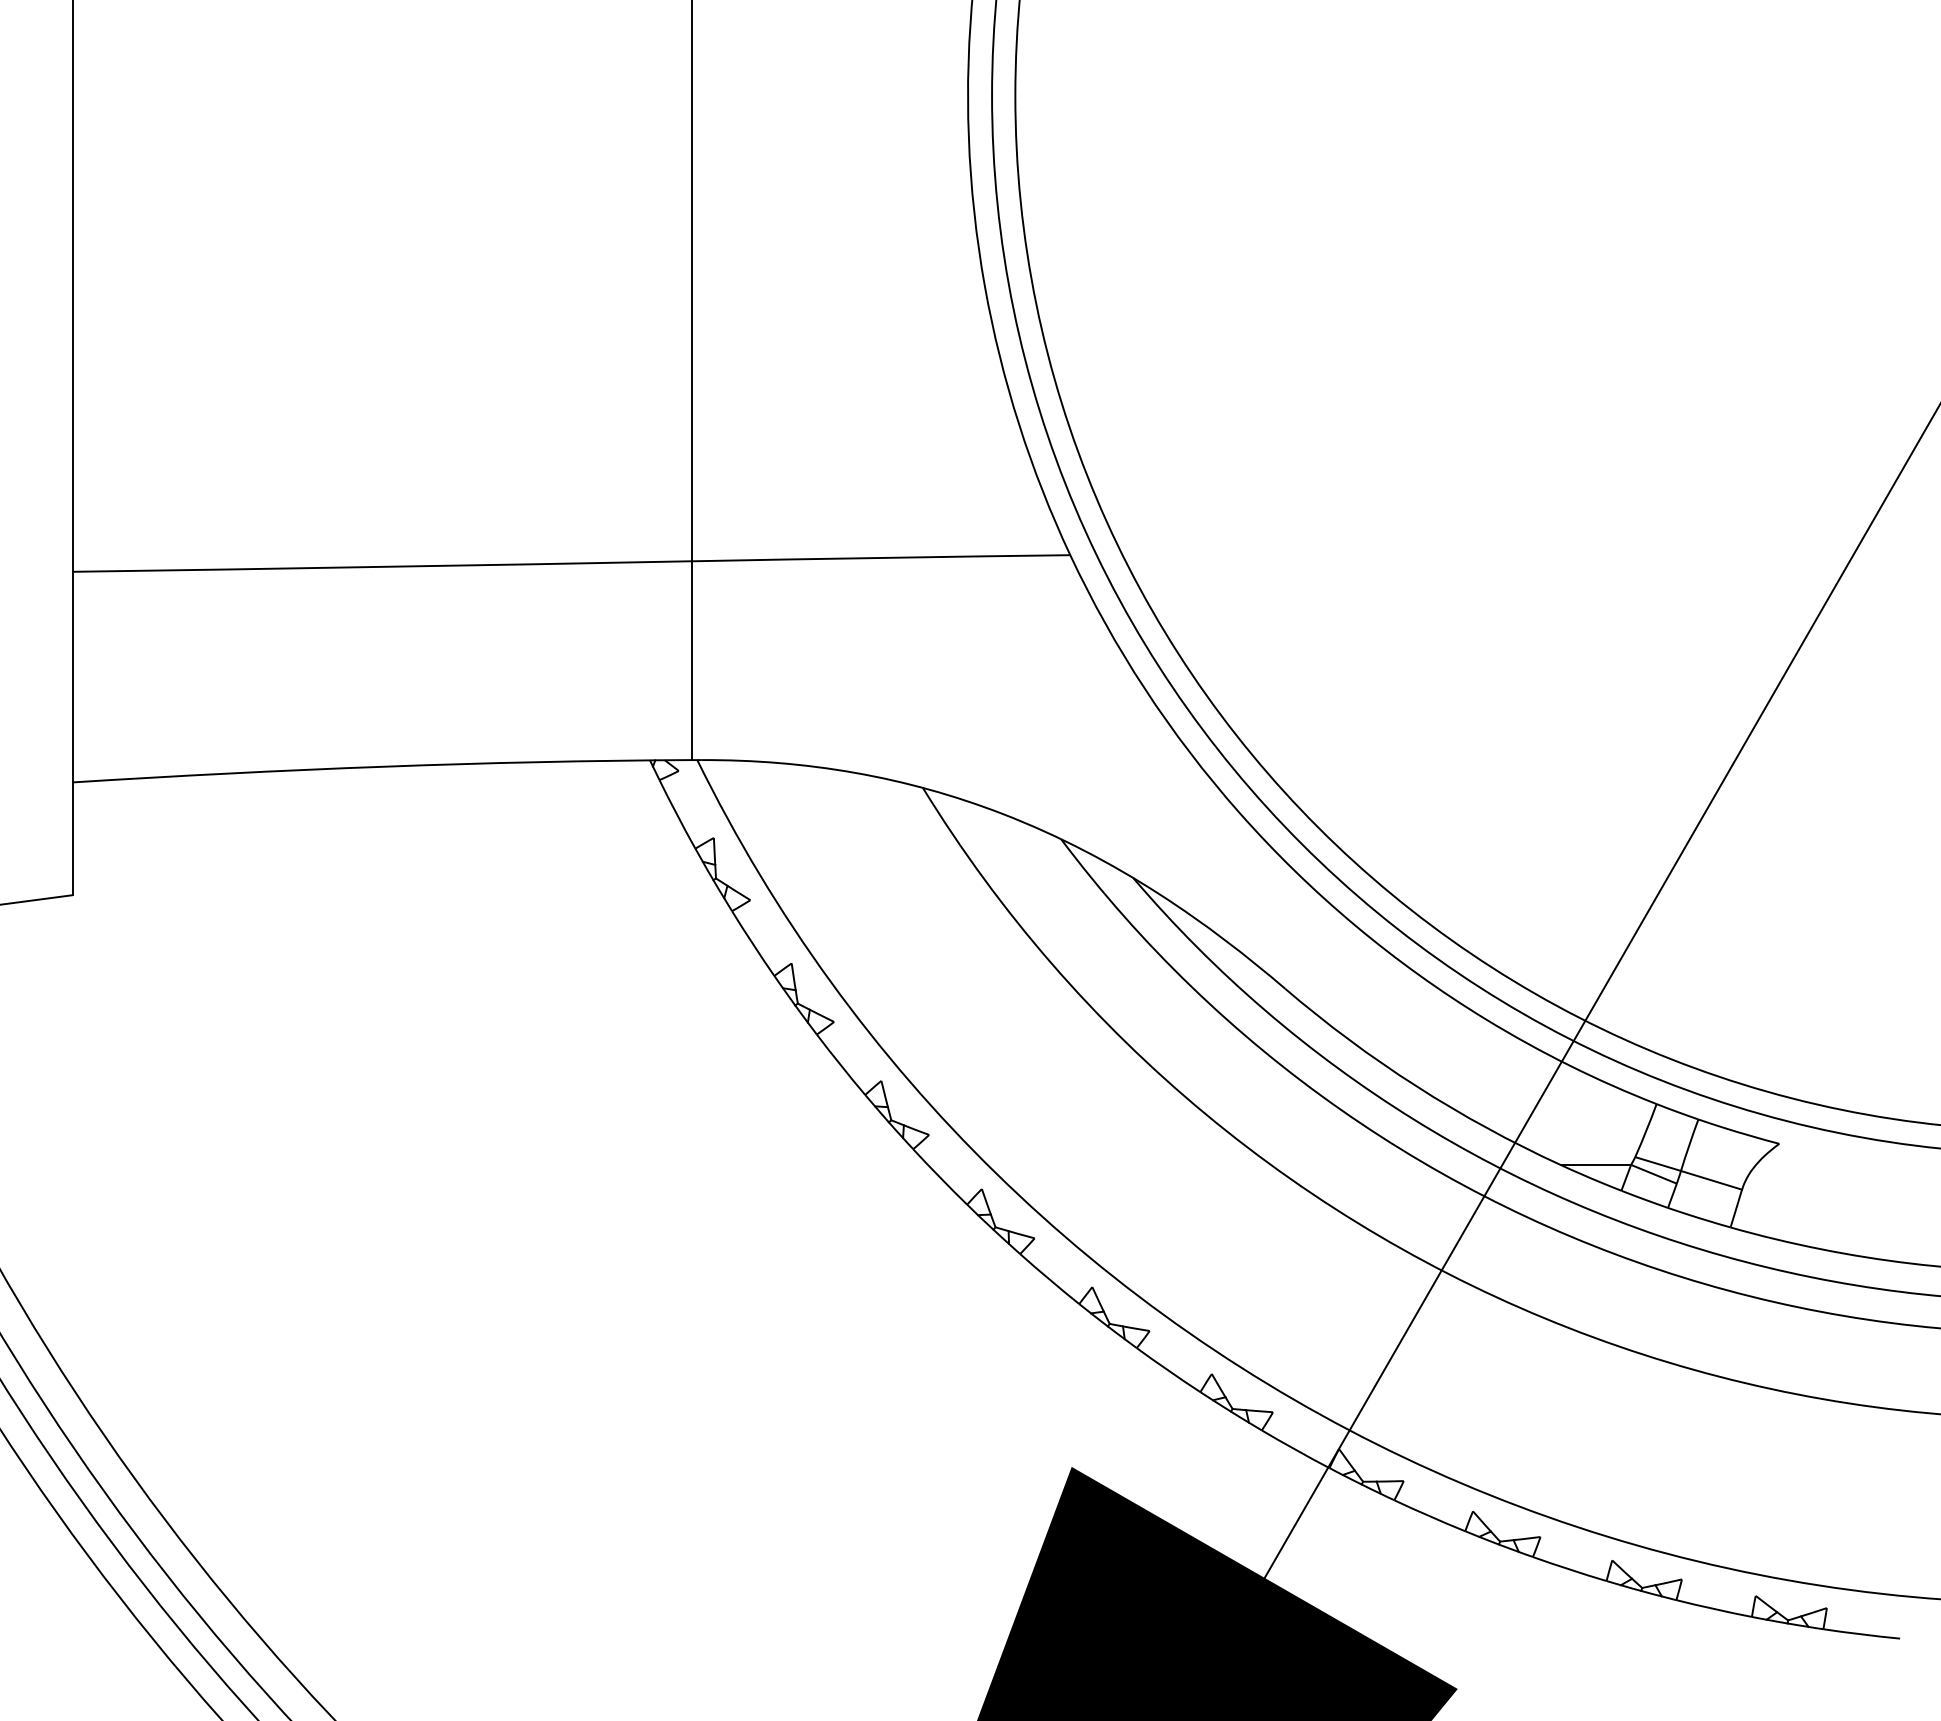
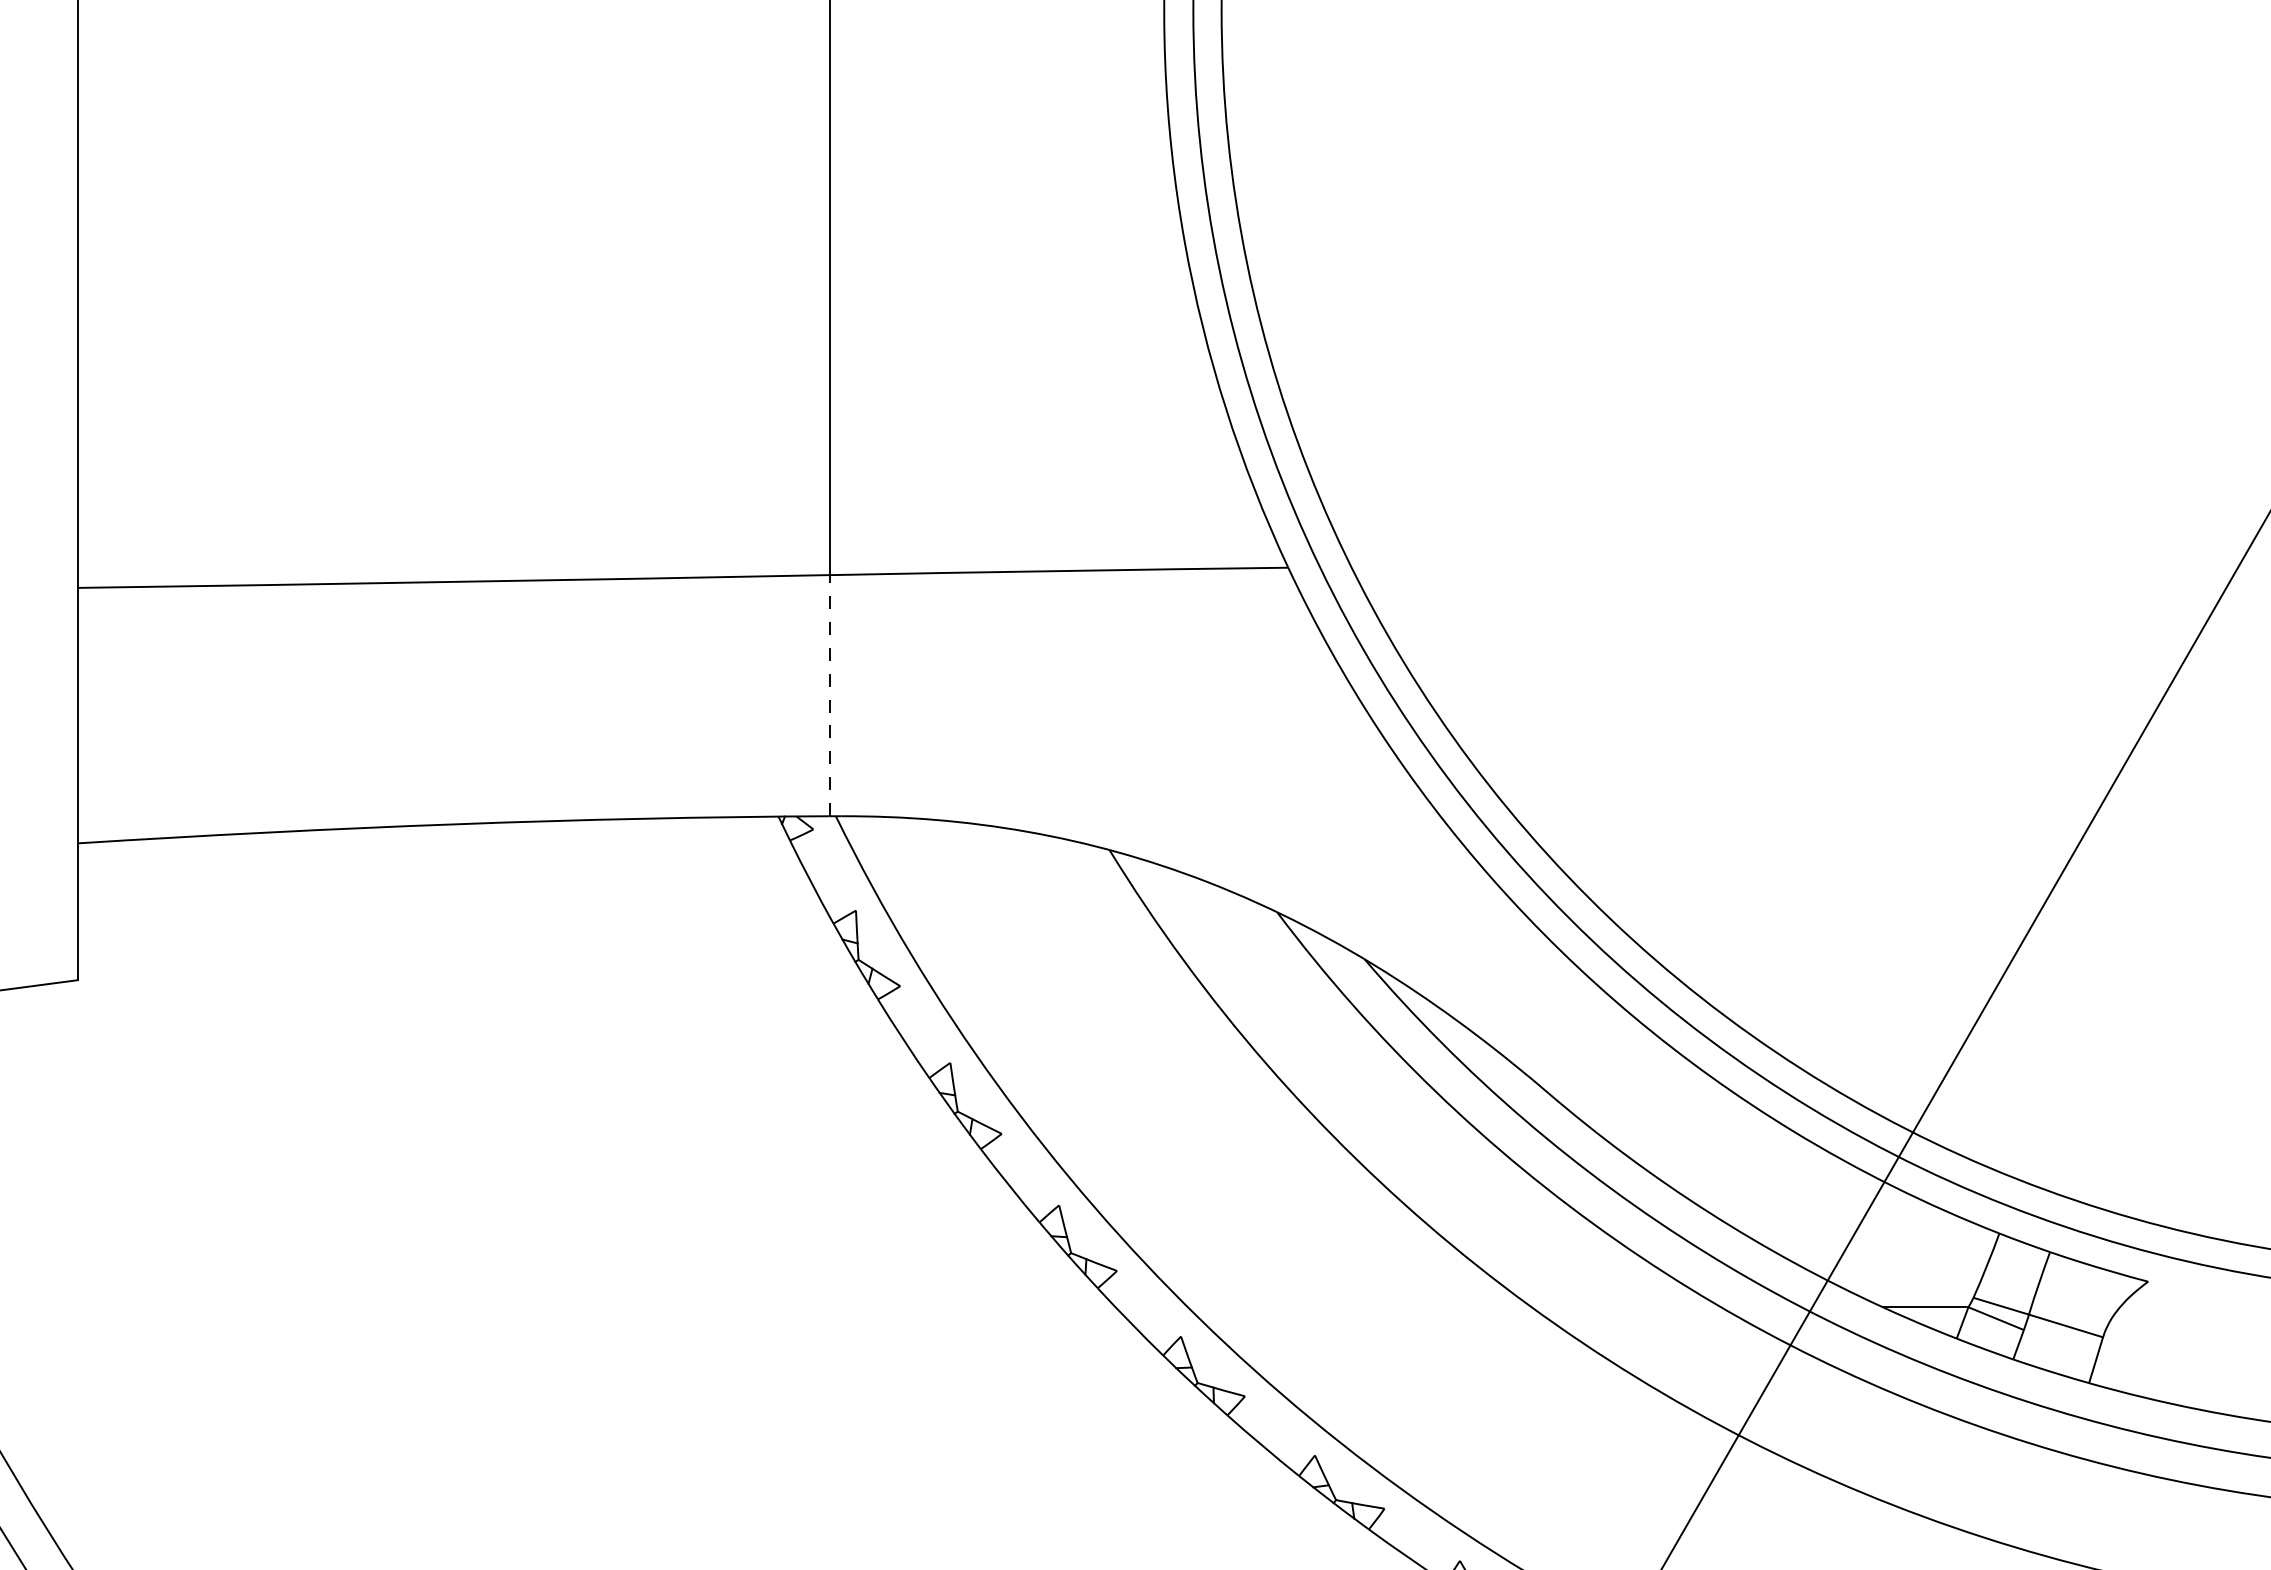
line: (692, 660) -> (830, 695), solid -> dashed

